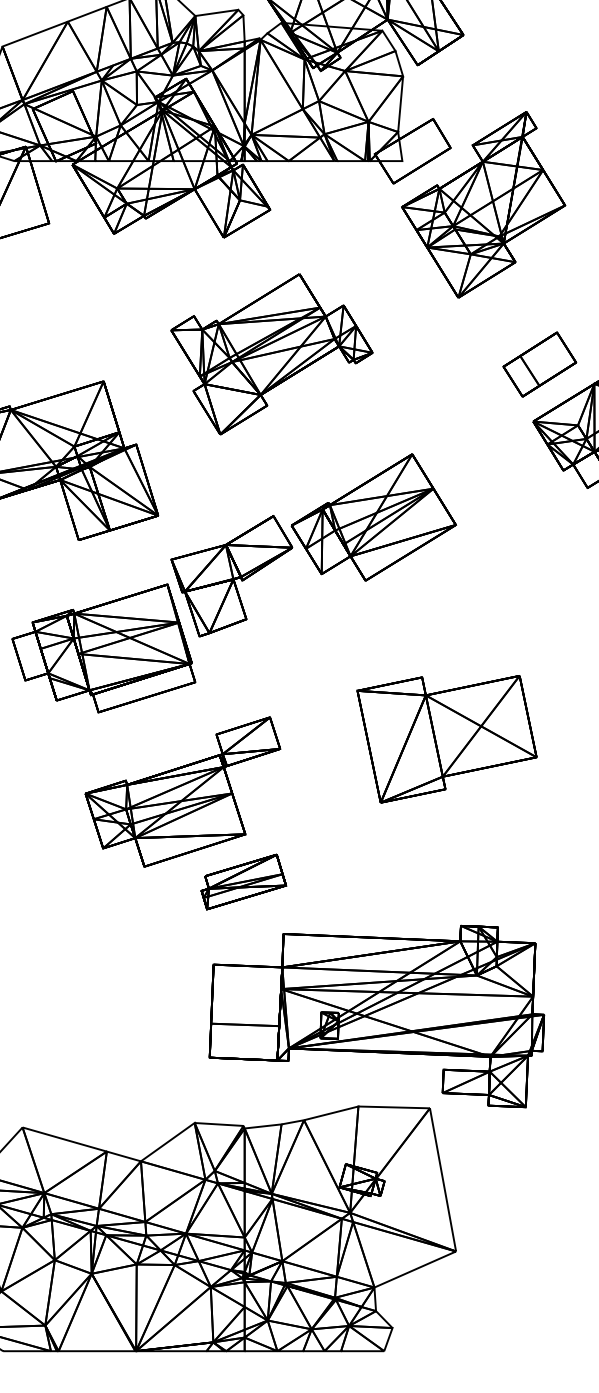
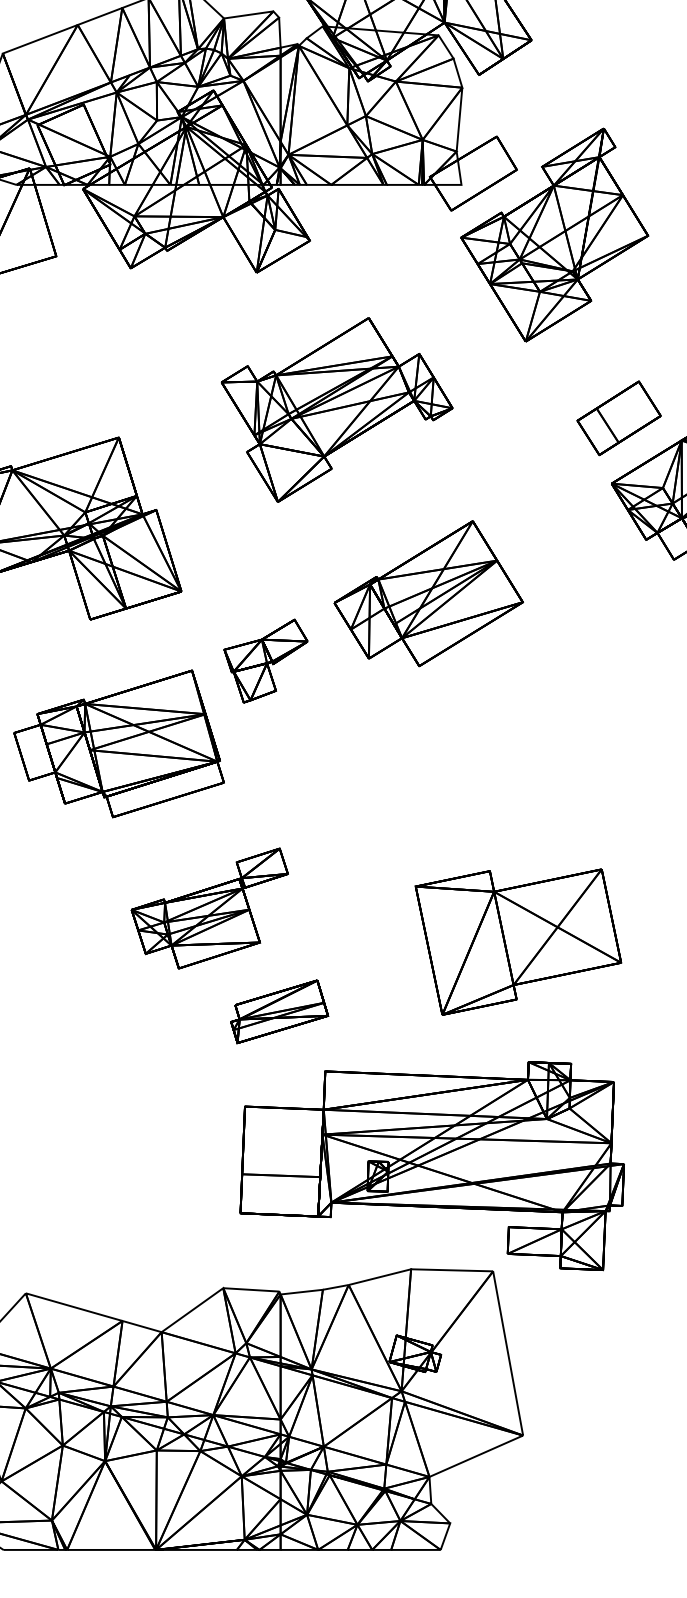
part: (271, 354) -> (336, 410), moved
part: (231, 576) -> (265, 661), size x0.6
part: (446, 739) -> (517, 942), moved
part: (182, 791) -> (209, 907), size x0.7

